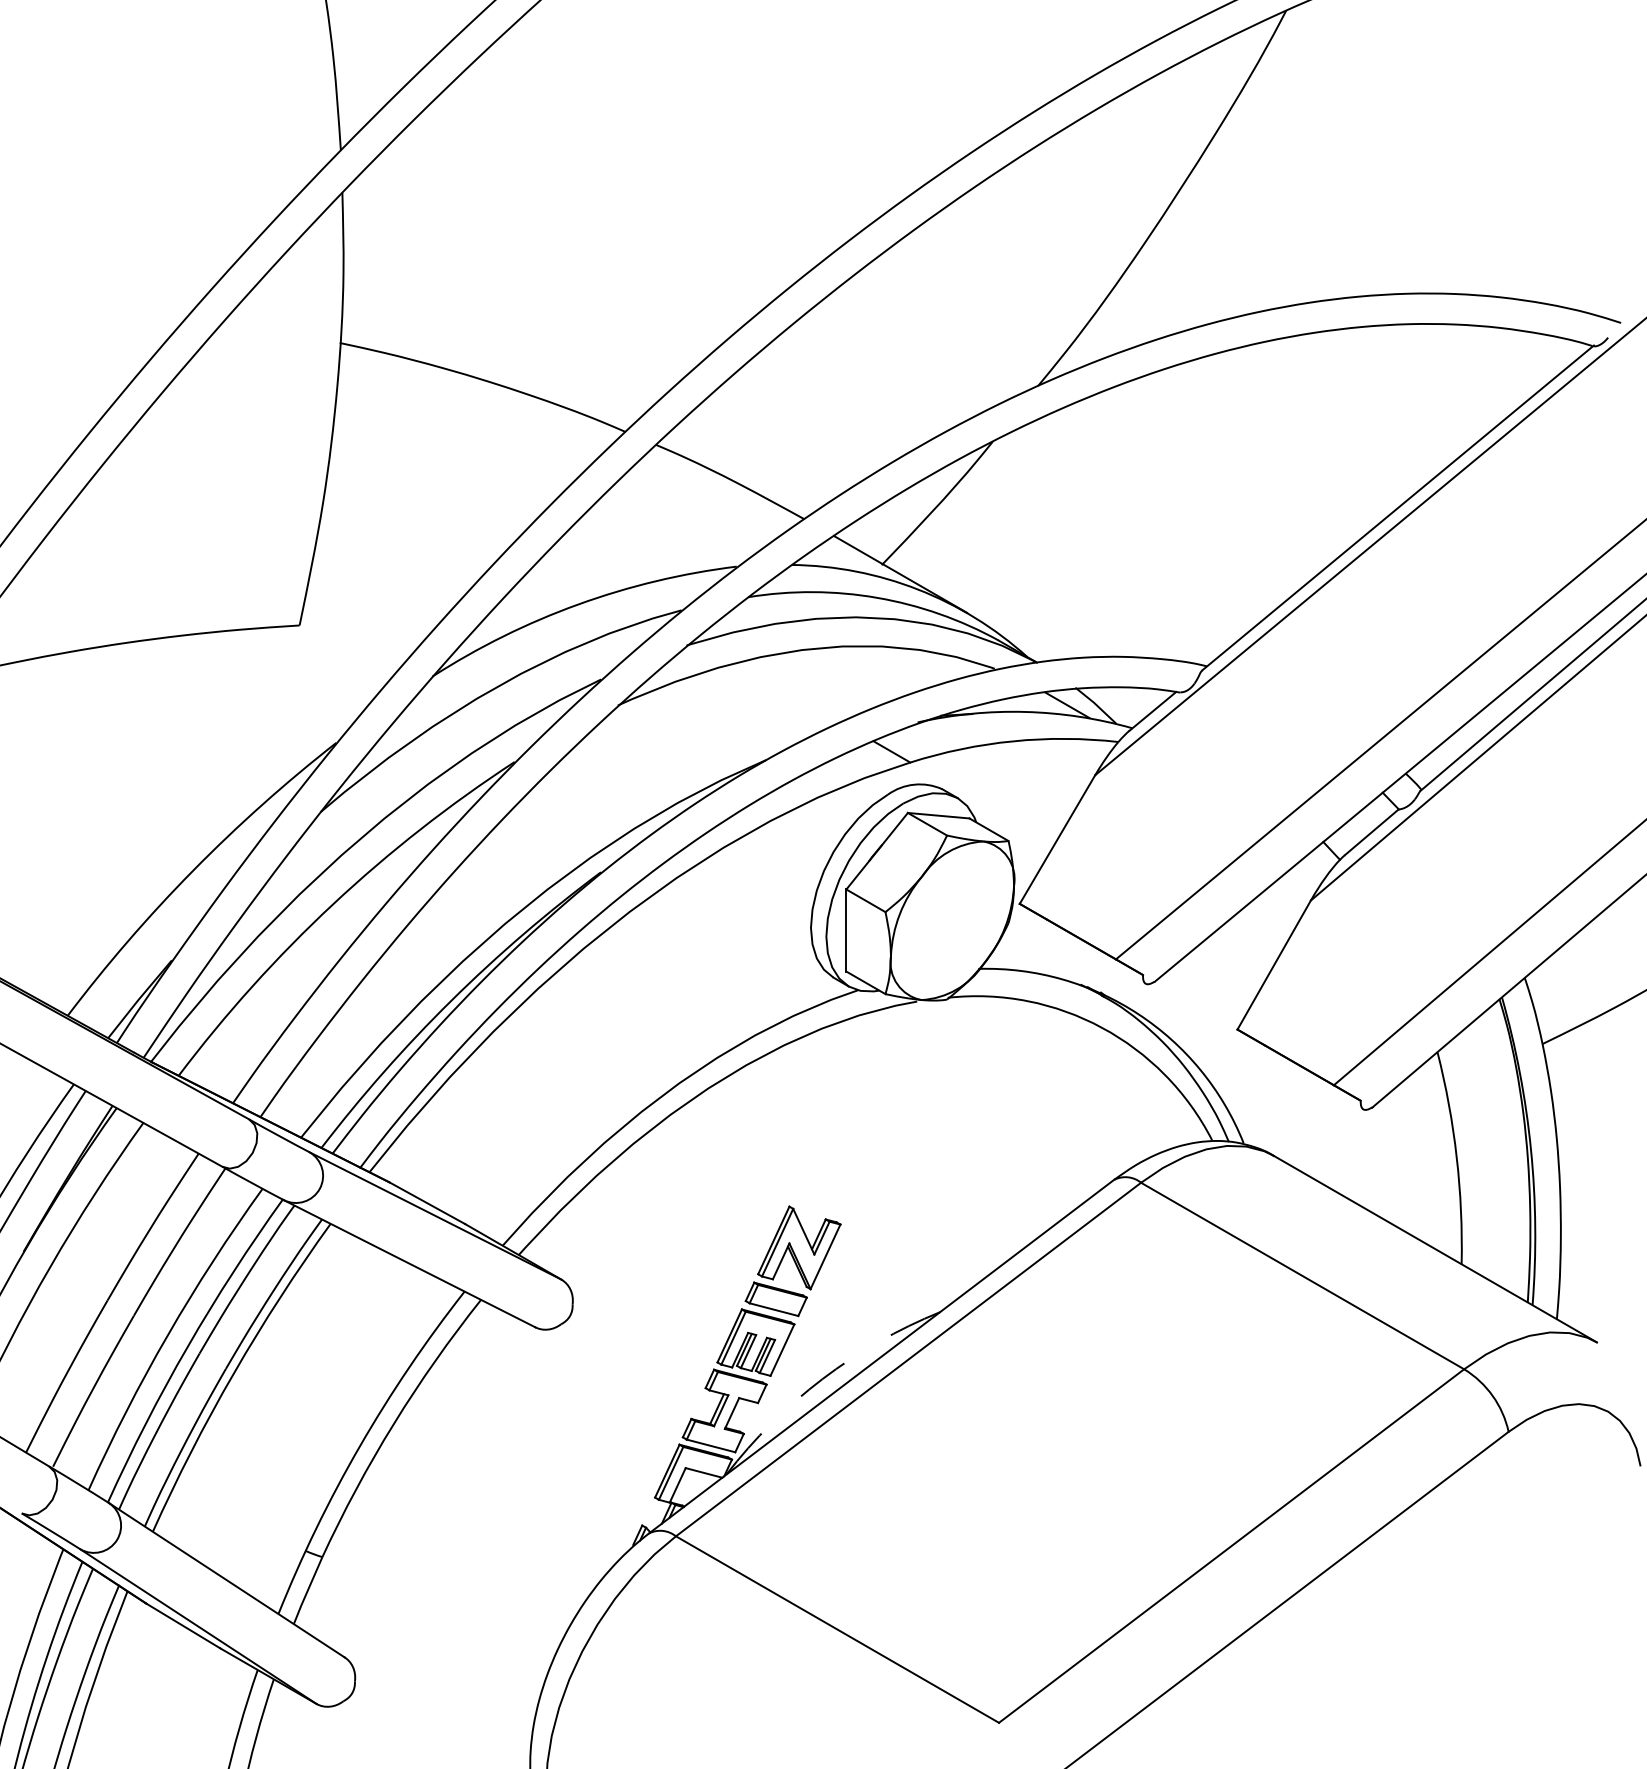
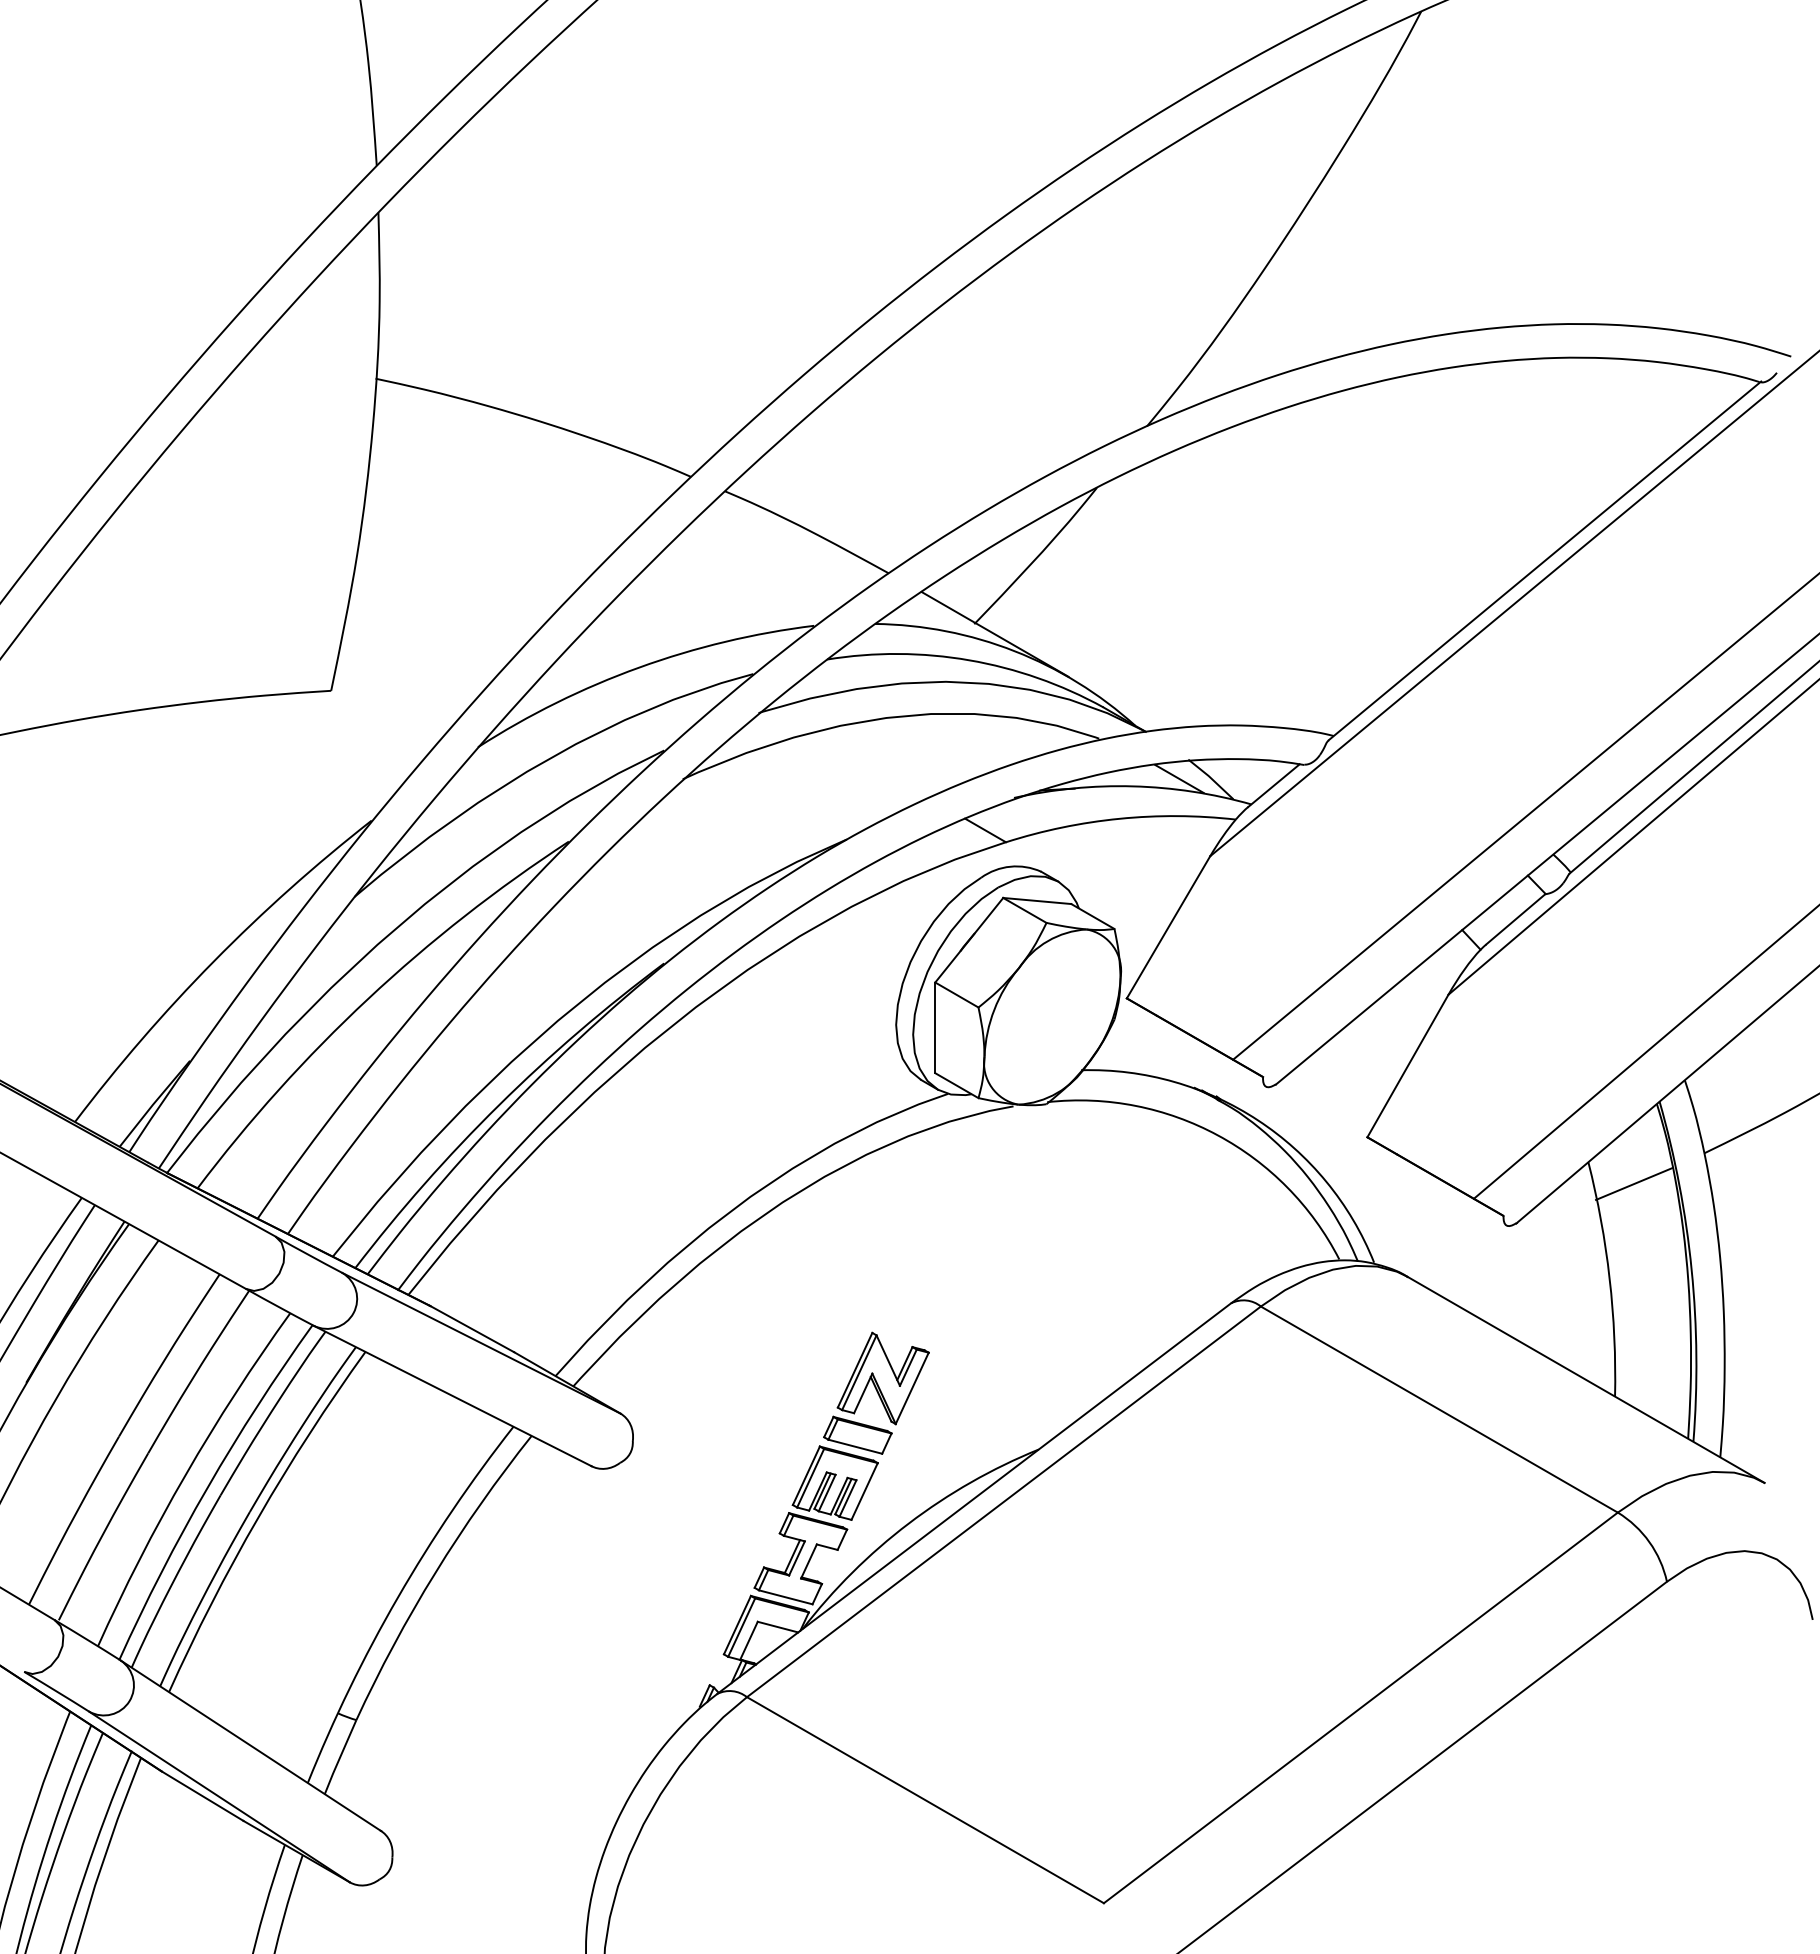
line: (1479, 1071) -> (1634, 1183), added
arc: (822, 1379) -> (908, 1523), dashed -> solid

